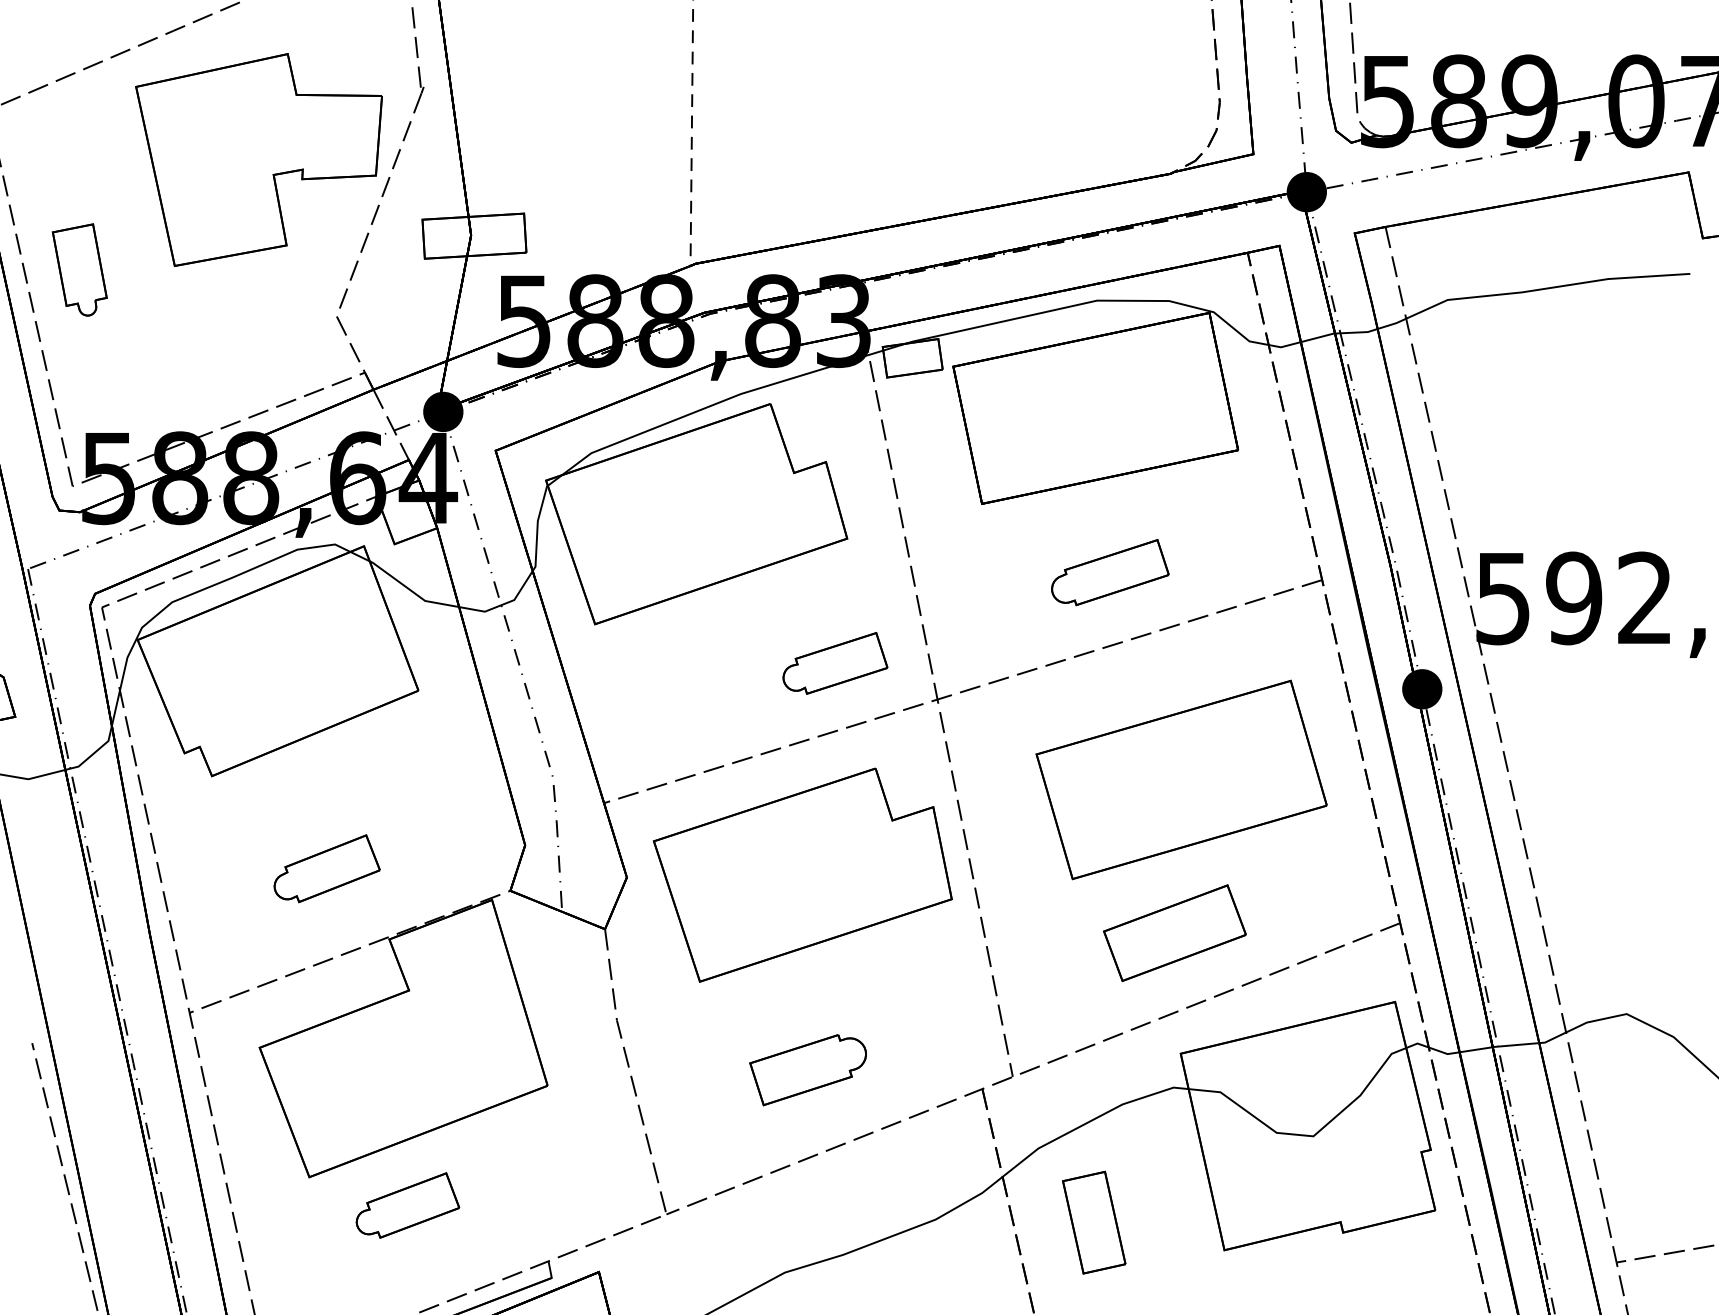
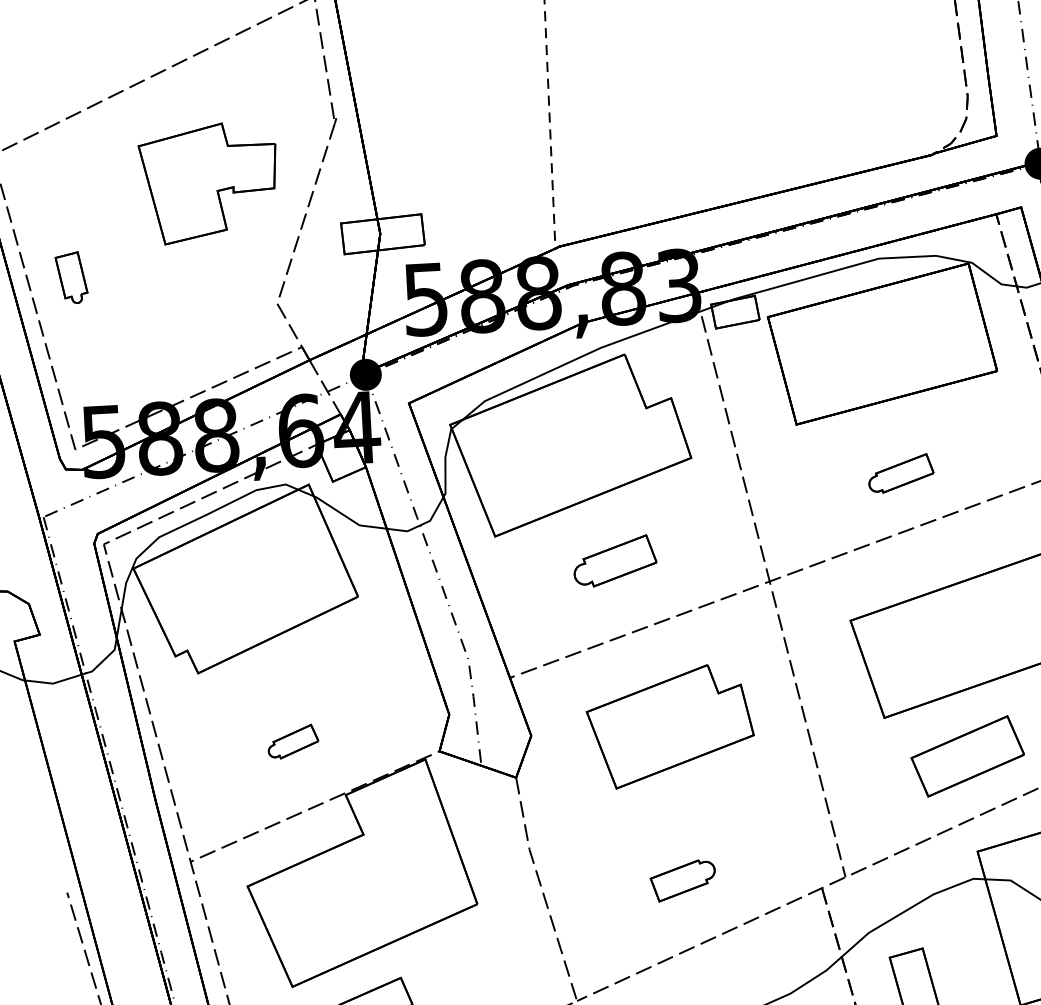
part: (258, 159) -> (208, 182), size x0.7
part: (79, 269) -> (71, 277), size x0.7
part: (1110, 572) -> (901, 473), size x0.7
part: (835, 663) -> (615, 561), moved
part: (326, 868) -> (292, 741), size x0.6
part: (802, 874) -> (670, 725), size x0.7
part: (807, 1070) -> (682, 880), size x0.7

